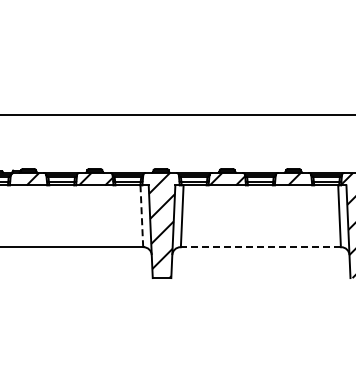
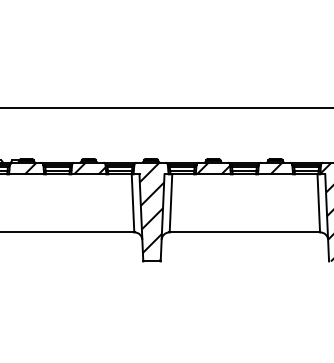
line: (141, 216) -> (132, 203), dashed -> solid
line: (260, 247) -> (244, 232), dashed -> solid

